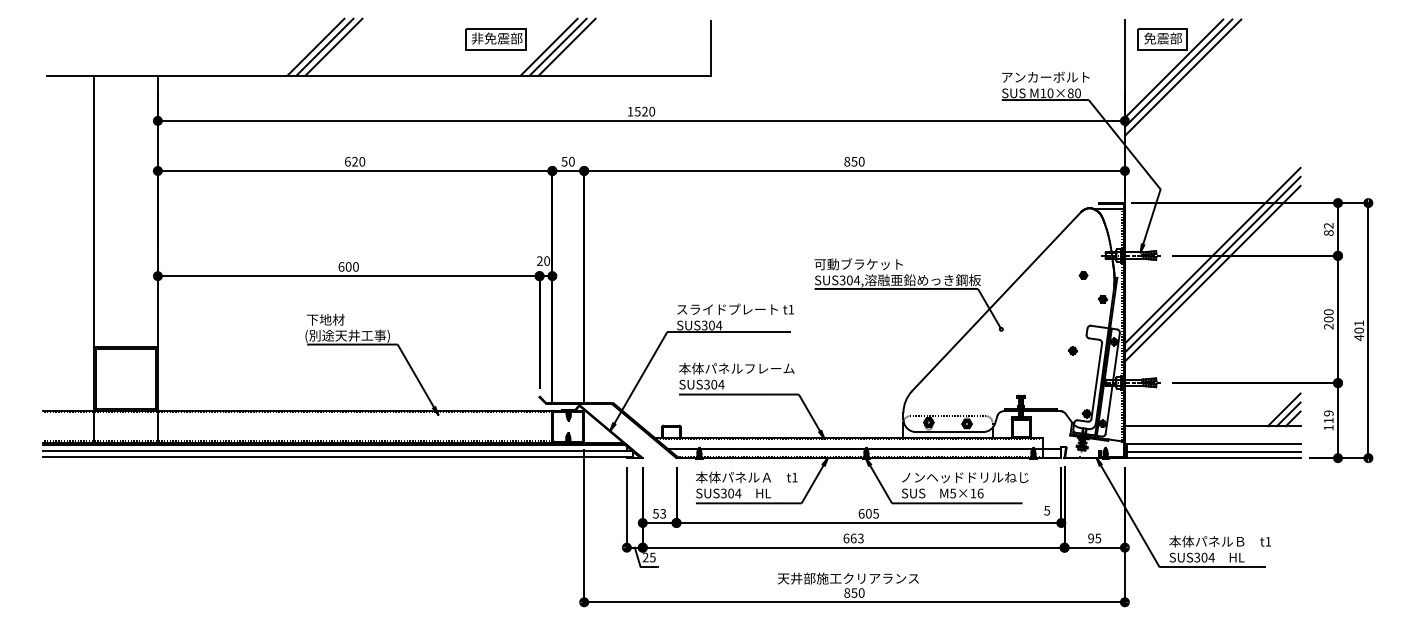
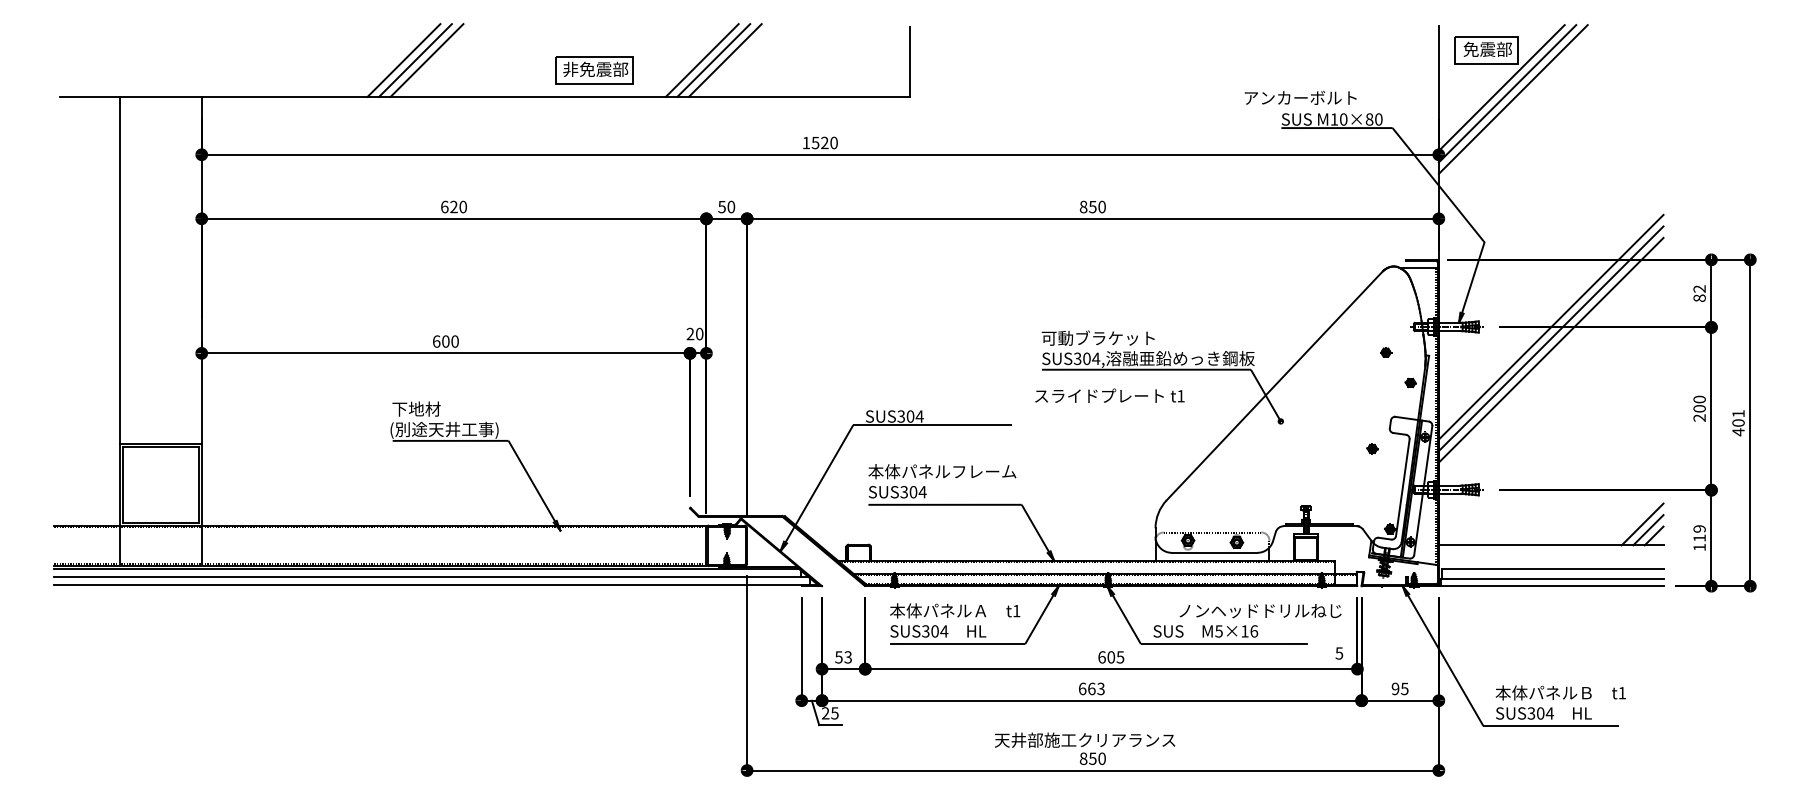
part: (496, 39) -> (594, 70), moved
text: (1045, 76) -> (1300, 97), moved
text: (735, 309) -> (1109, 395), moved
text: (965, 477) -> (1260, 611), moved

